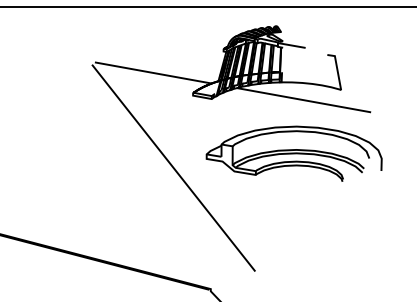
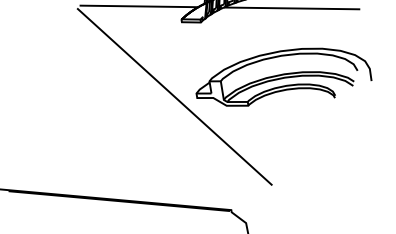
part: (293, 153) -> (281, 78), moved

